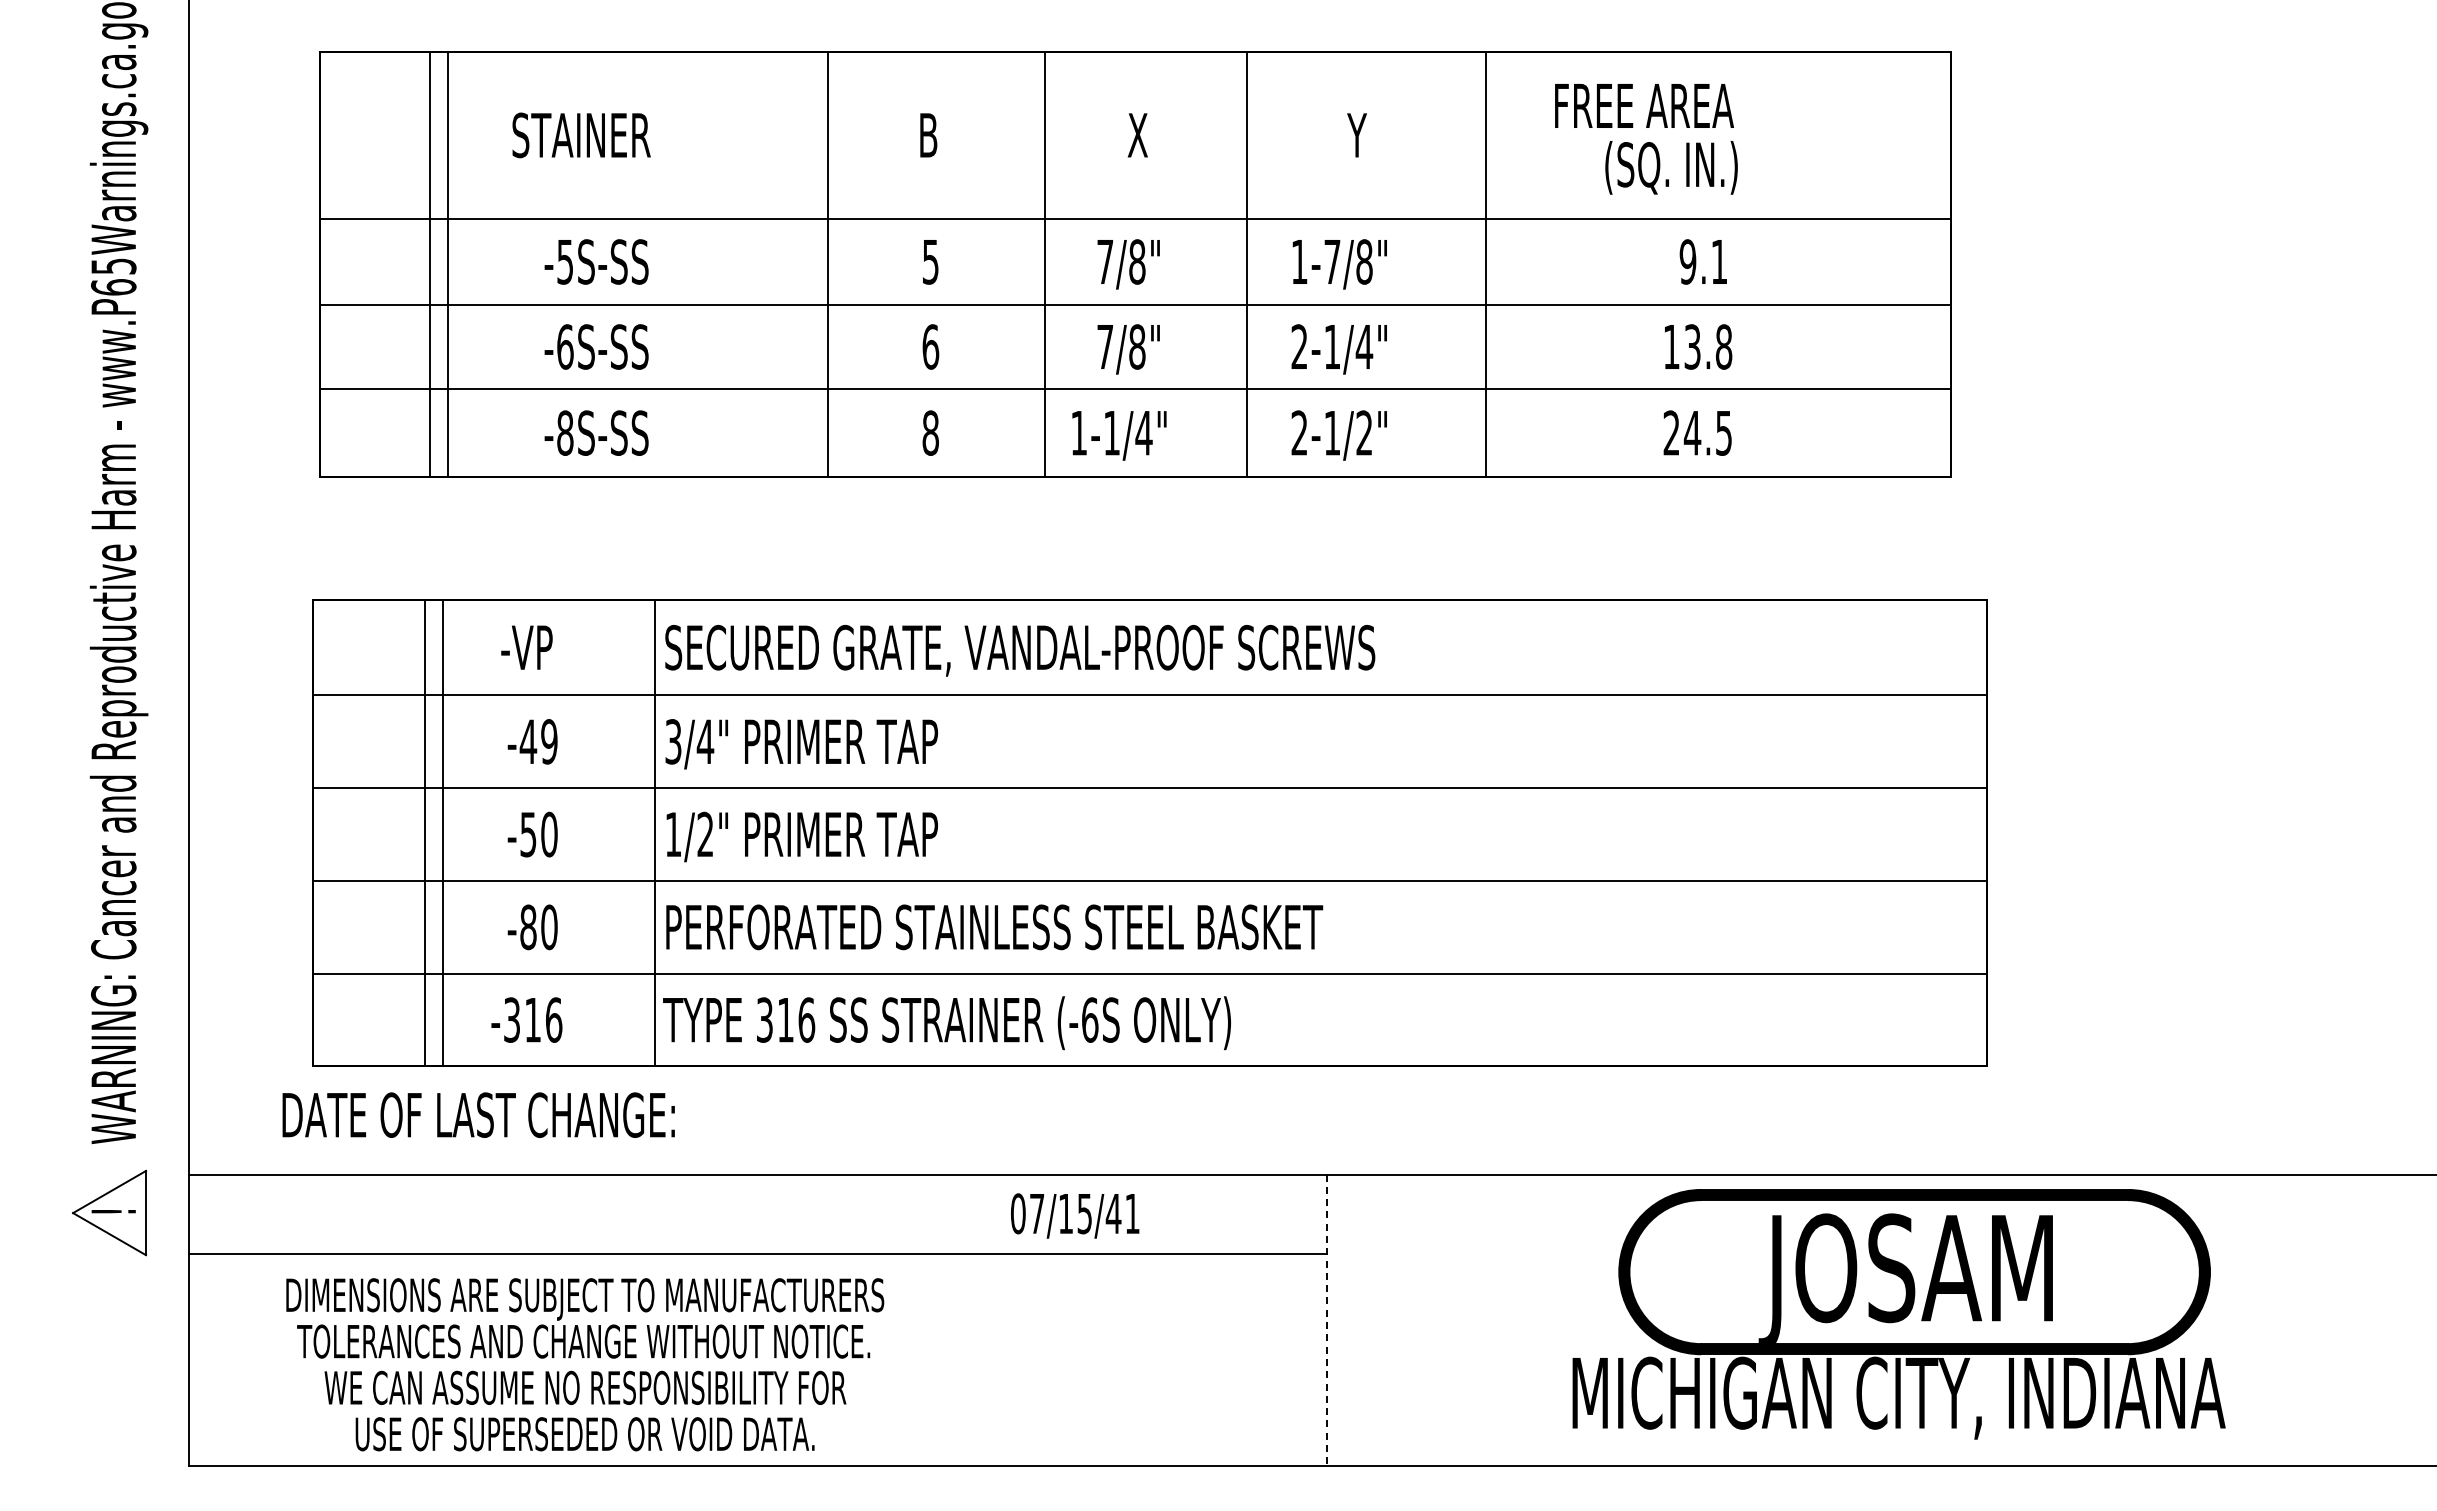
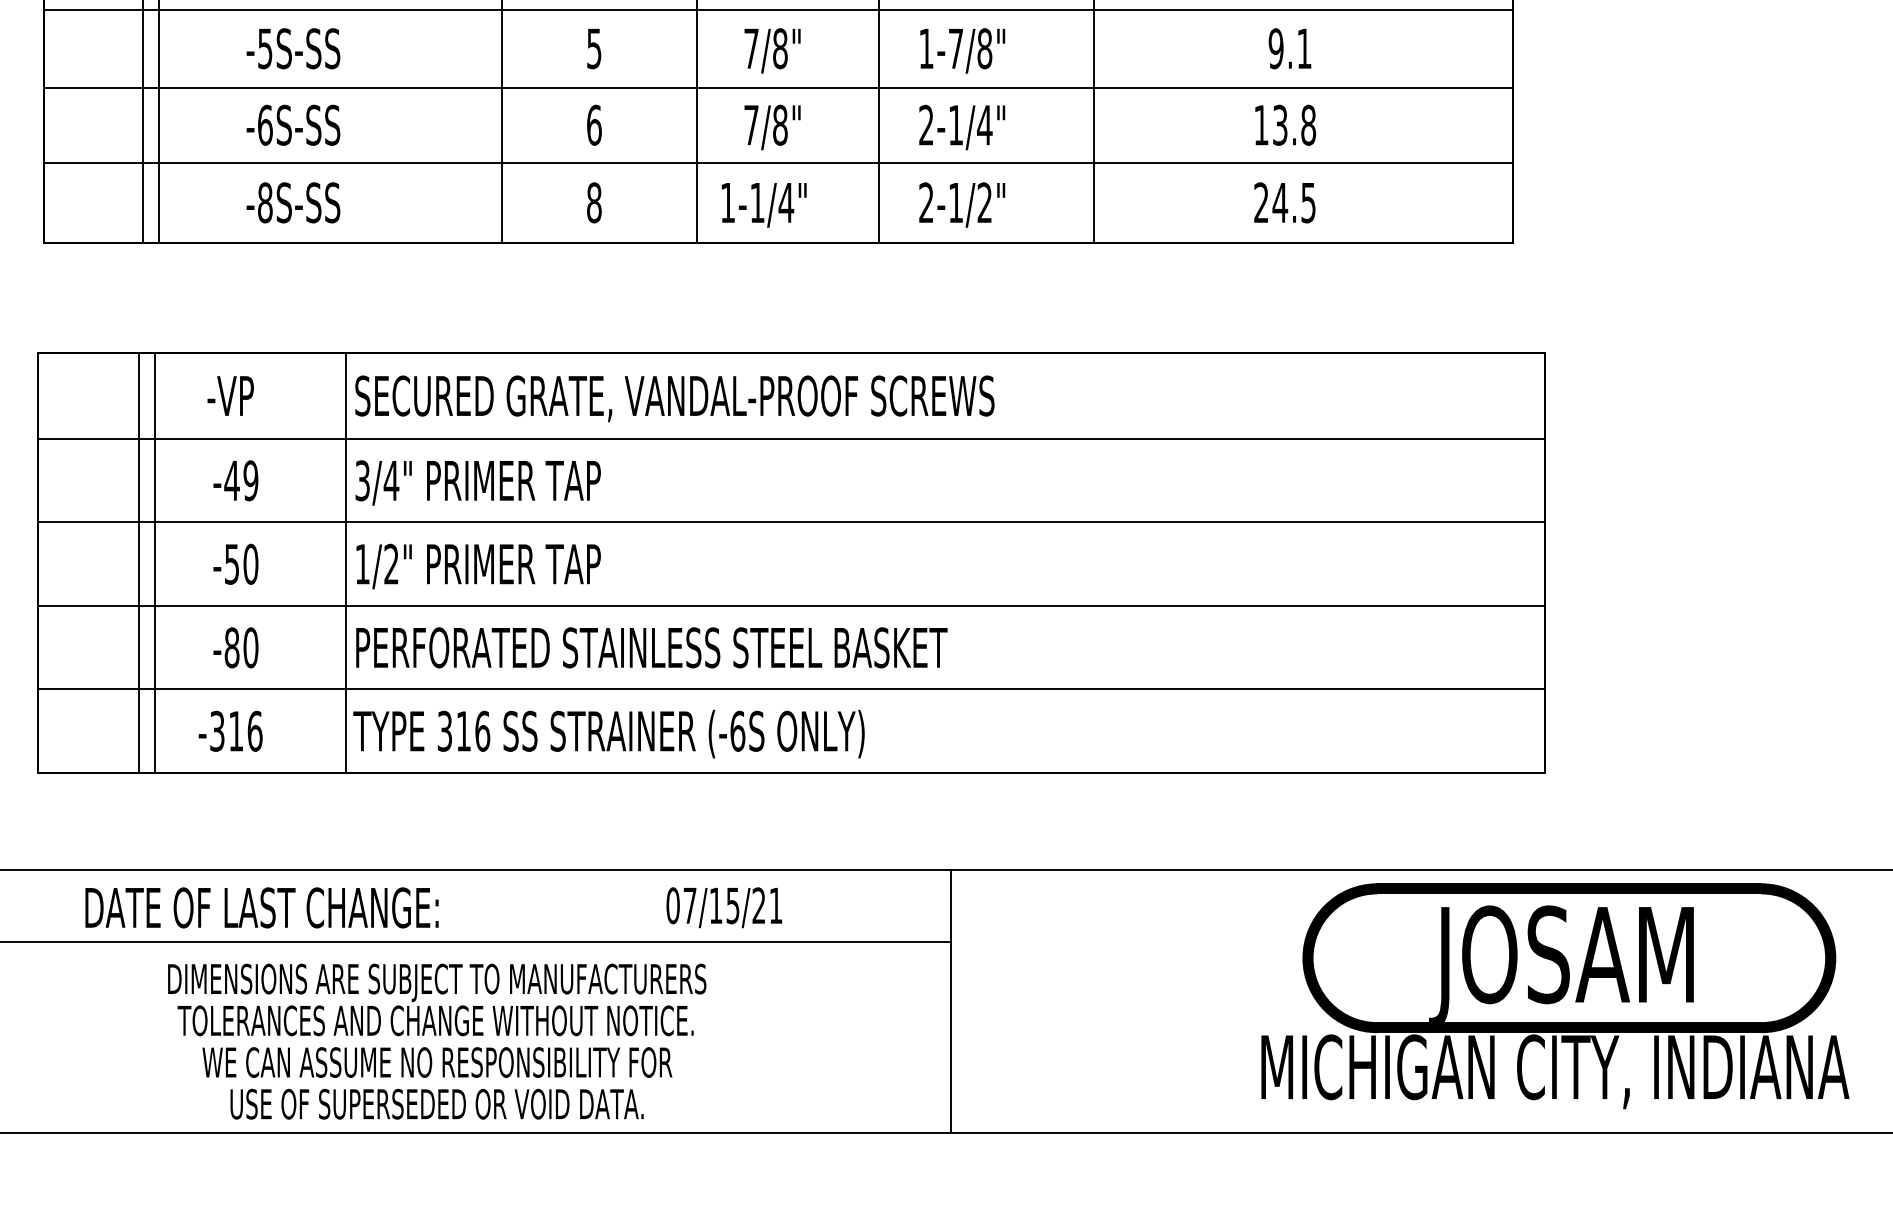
text: (478, 1114) -> (261, 907), moved
text: (1113, 1213) -> (758, 905), 07/15/41 -> 07/15/21
part: (1898, 1314) -> (1554, 996), moved
line: (1327, 1320) -> (951, 1001), dashed -> solid
text: (585, 1364) -> (437, 1041), moved

